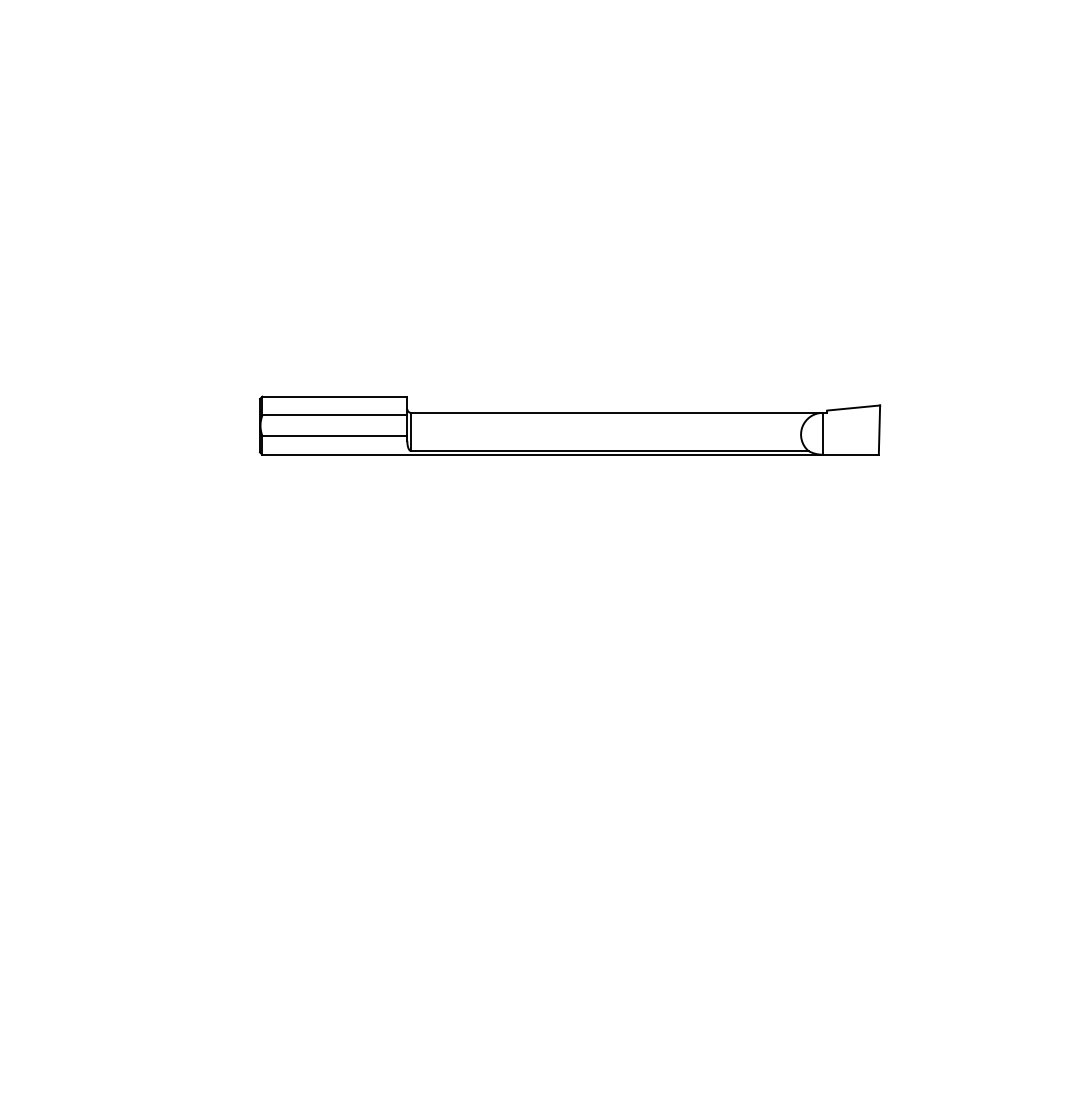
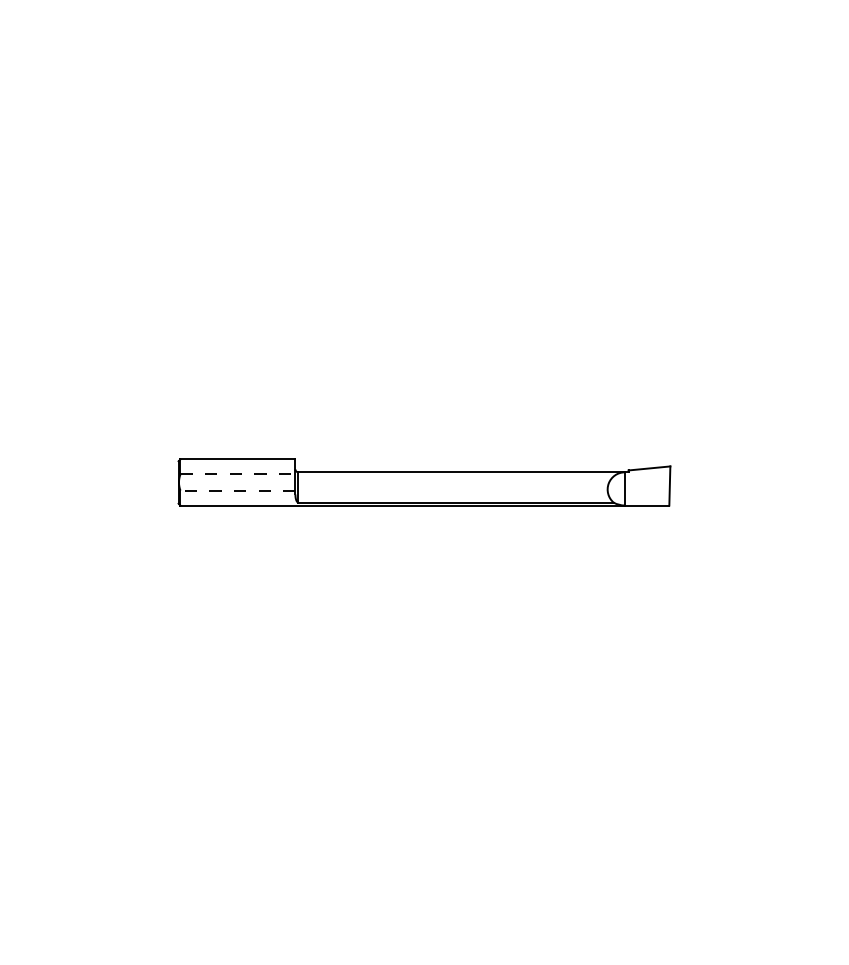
line: (335, 415) -> (238, 474), solid -> dashed
line: (334, 435) -> (237, 490), solid -> dashed

